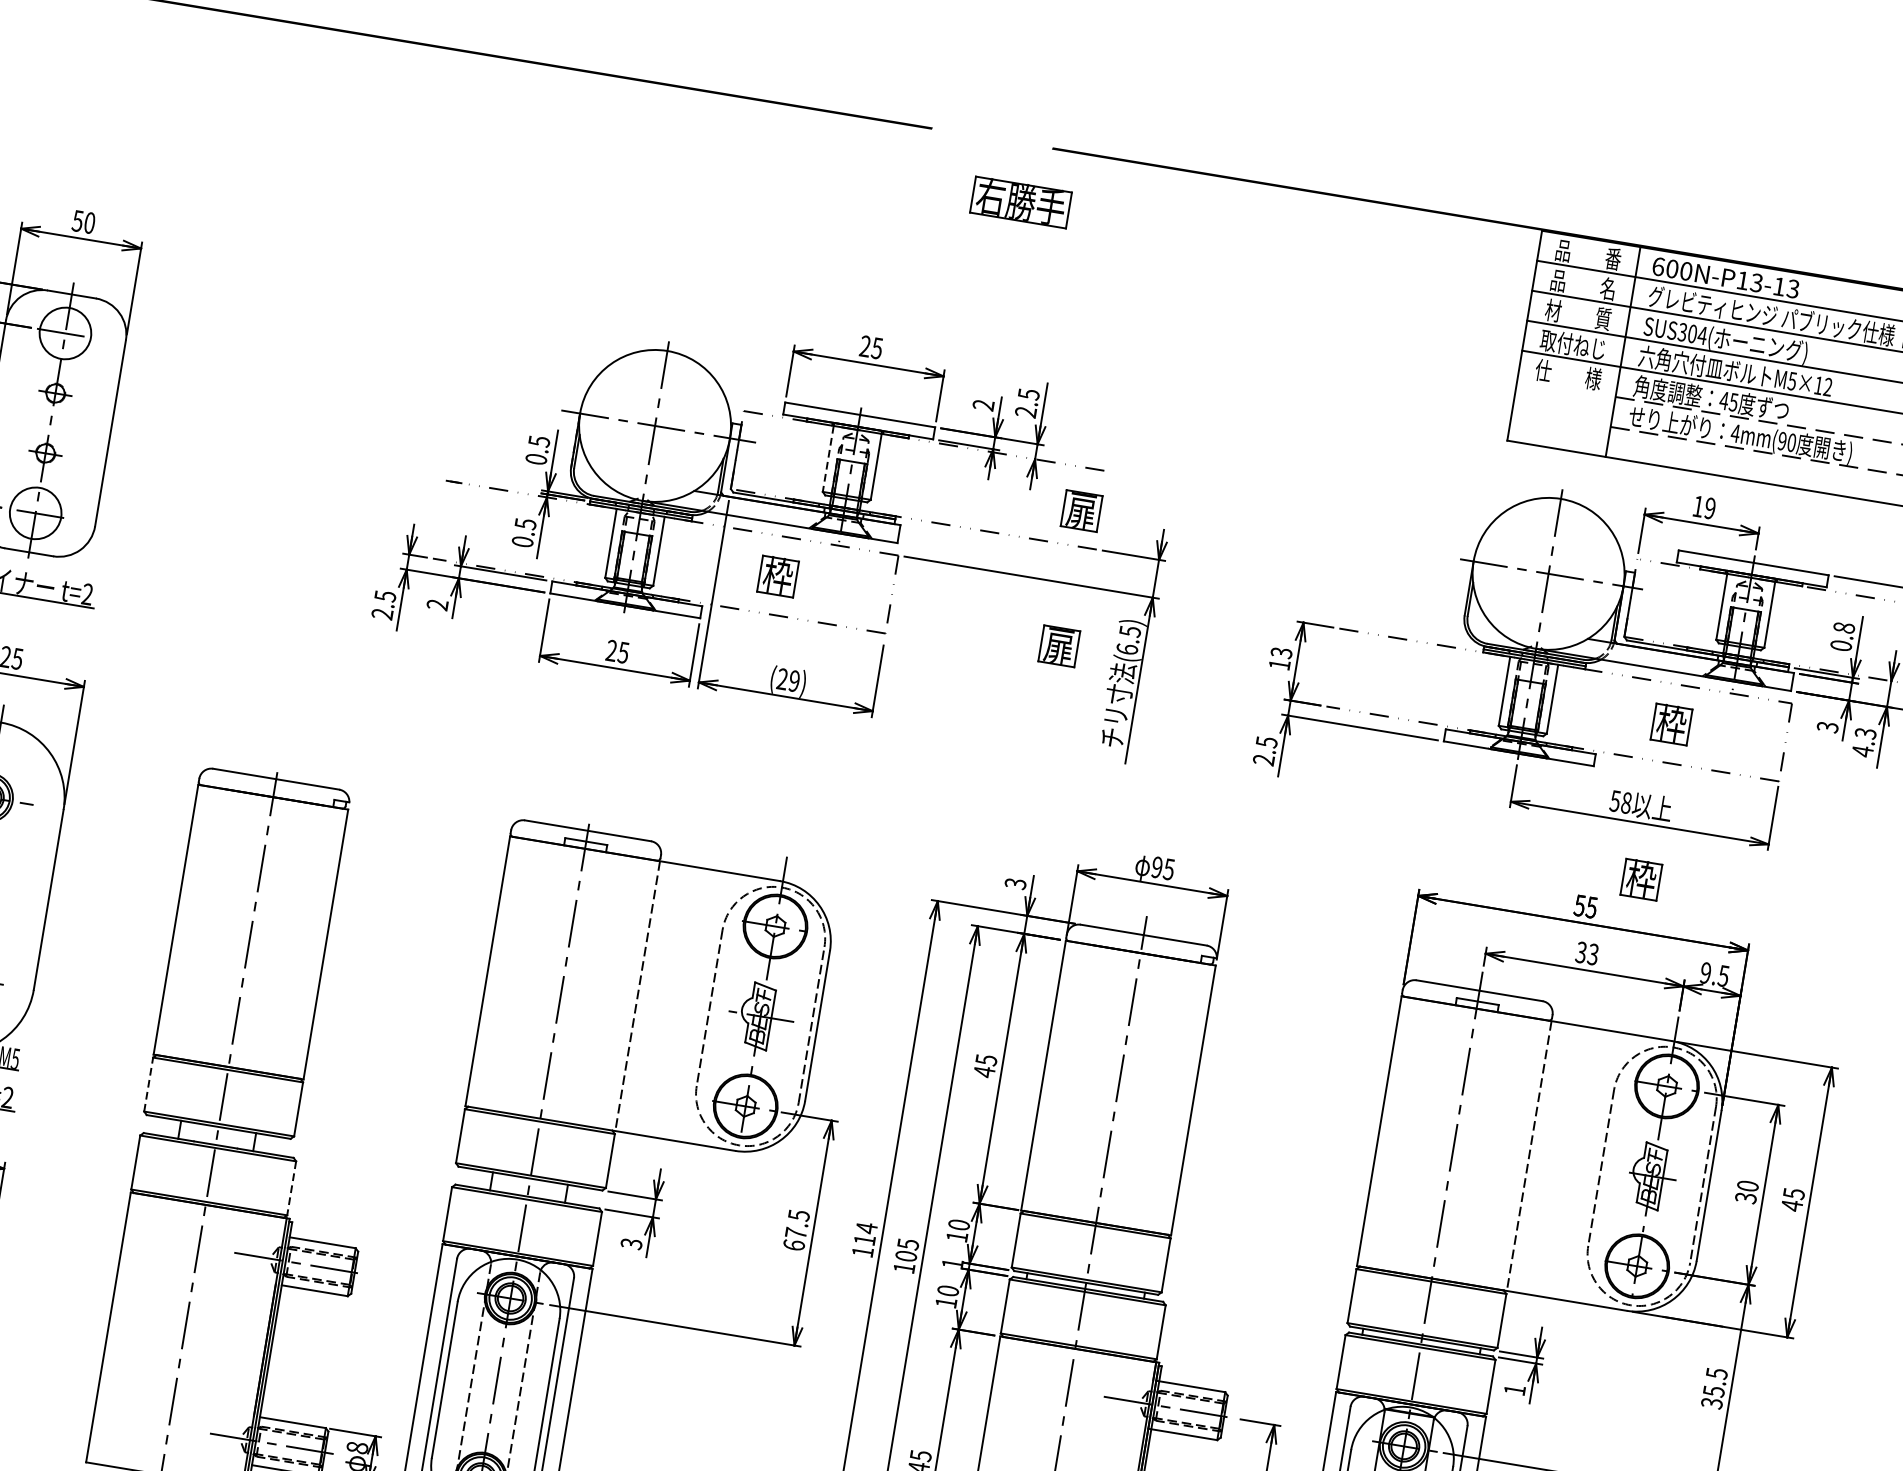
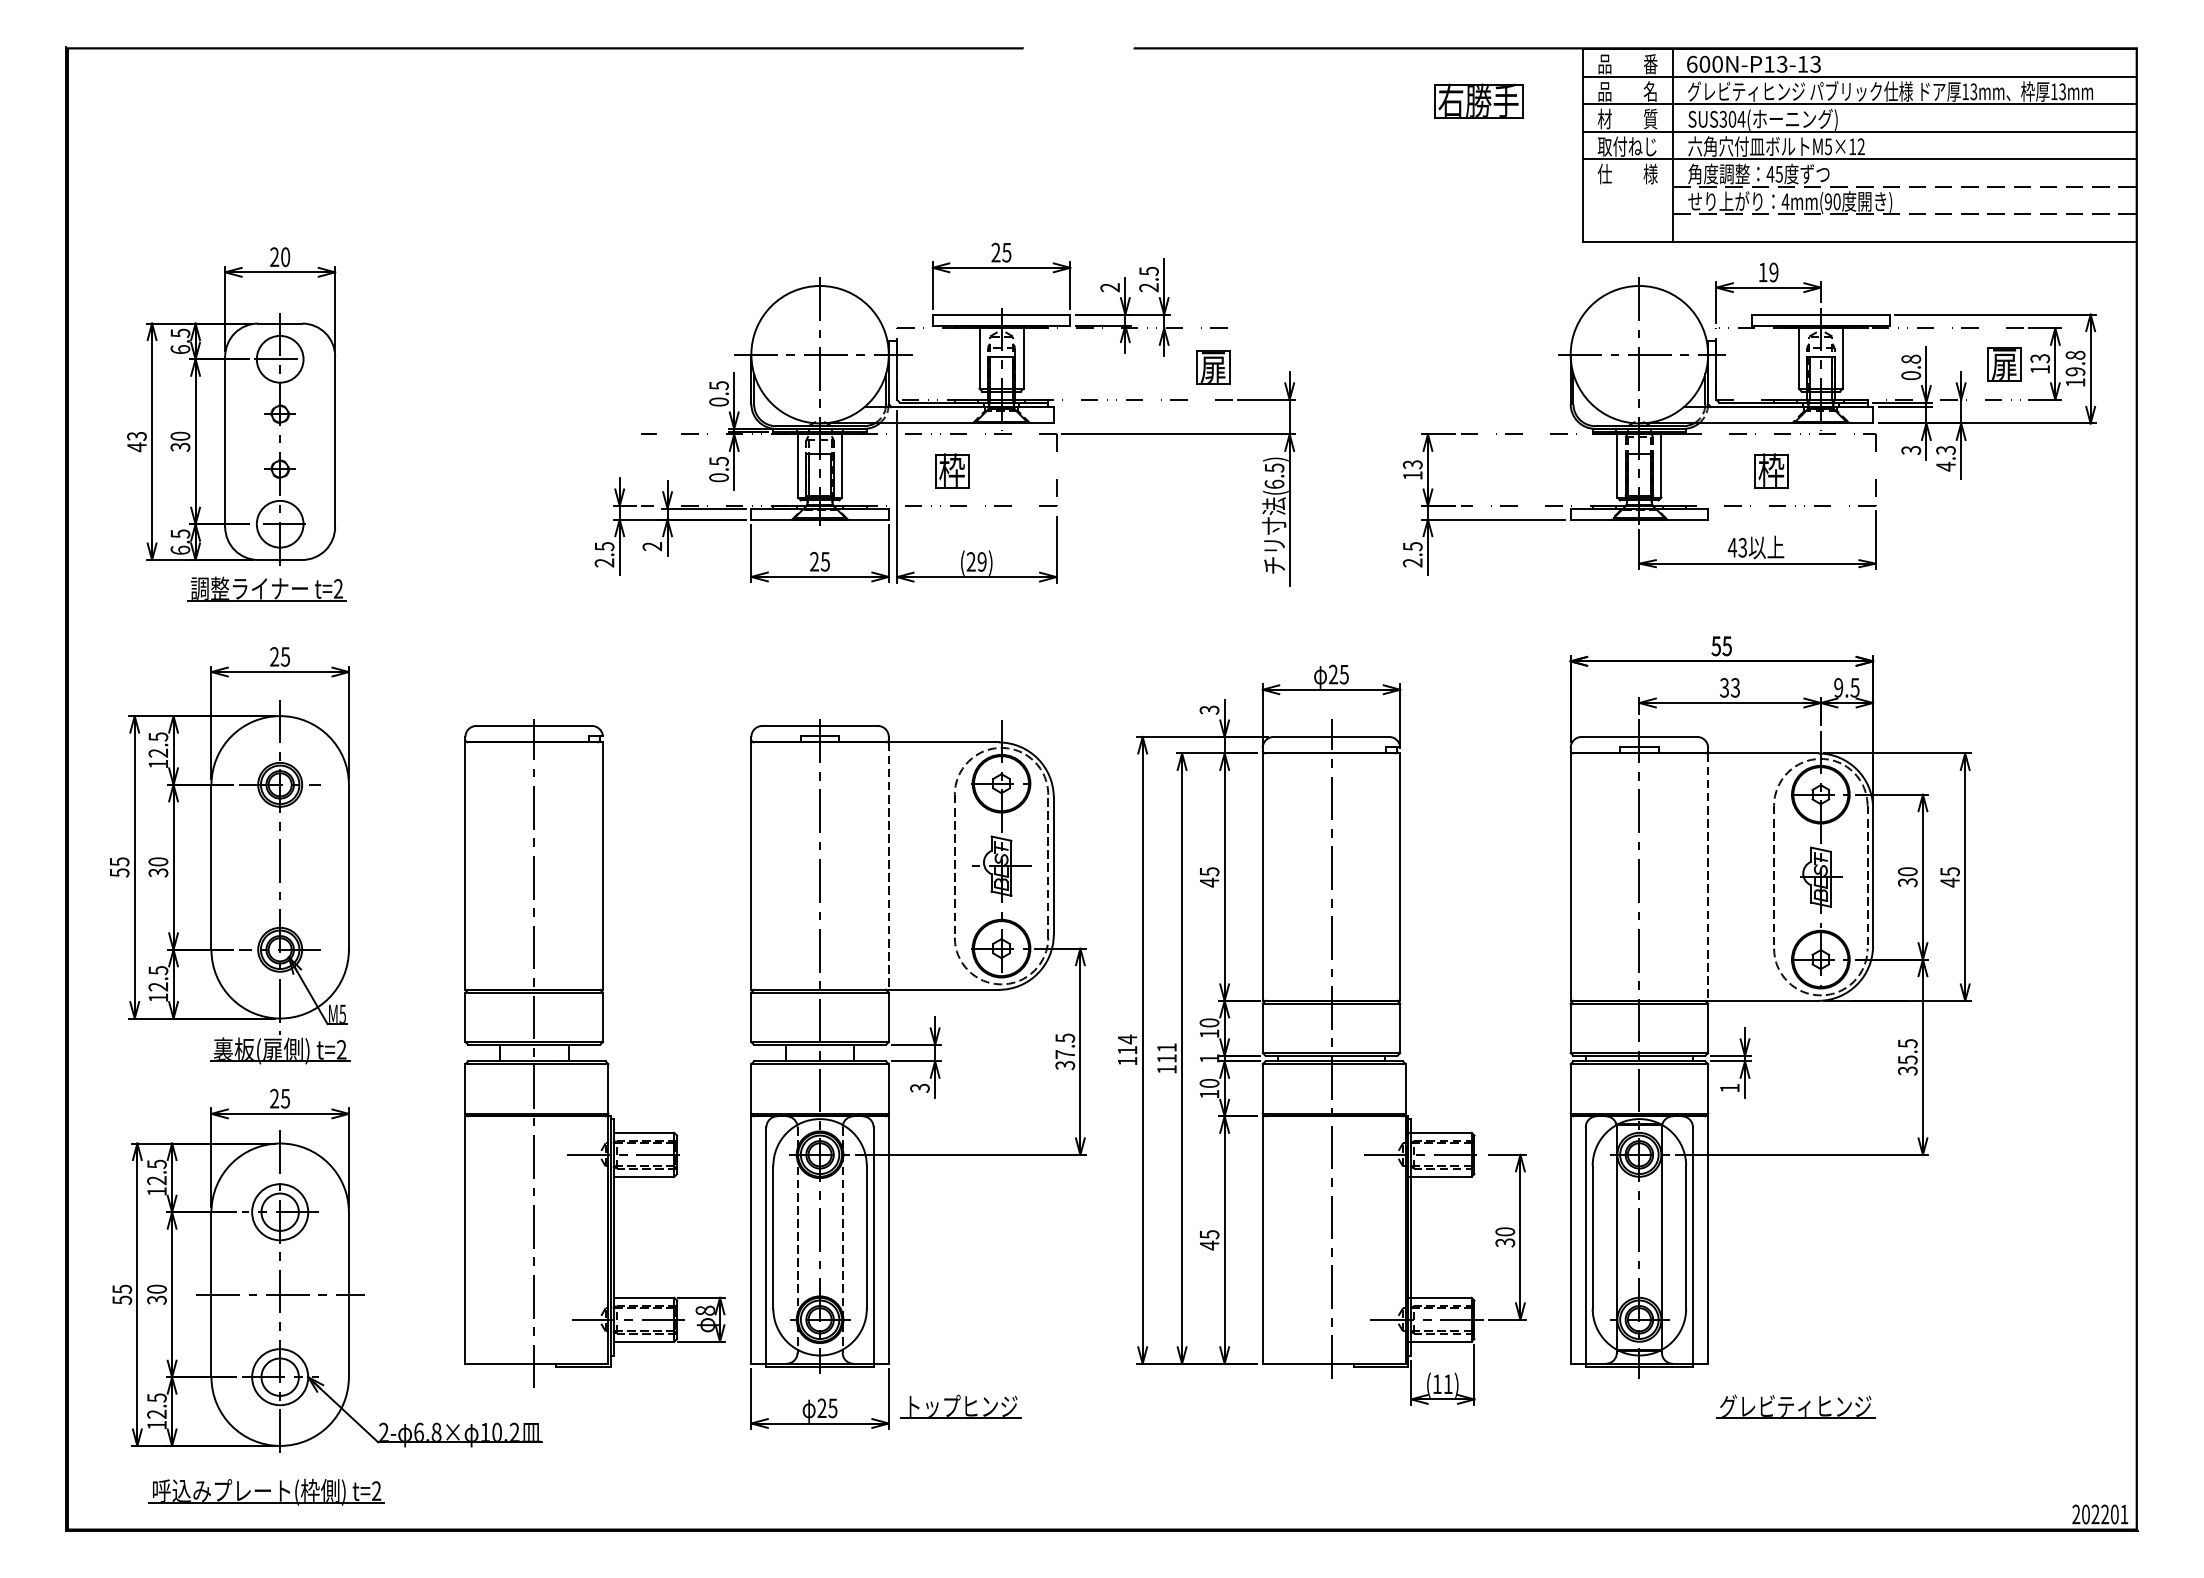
part: (1020, 201) -> (1478, 100), moved
text: (77, 221) -> (274, 257), 50 -> 20
line: (828, 459) -> (979, 359), dashed -> solid
part: (1059, 646) -> (1213, 491), removed
text: (1620, 801) -> (1737, 547), 58 -> 43
text: (1157, 867) -> (1333, 674), 95 -> 25
part: (1641, 879) -> (1767, 613), removed
line: (148, 1084) -> (465, 1017), dashed -> solid
line: (291, 1187) -> (608, 1088), dashed -> solid
text: (794, 1245) -> (1065, 1065), 67.5 -> 37.5
text: (906, 1250) -> (1166, 1053), 105 -> 111

